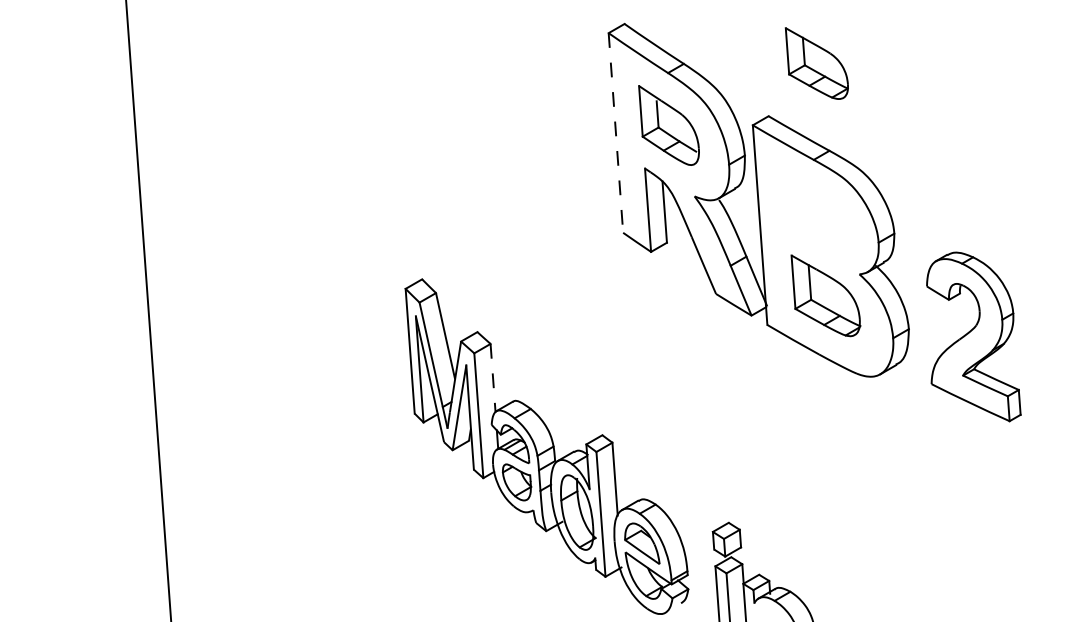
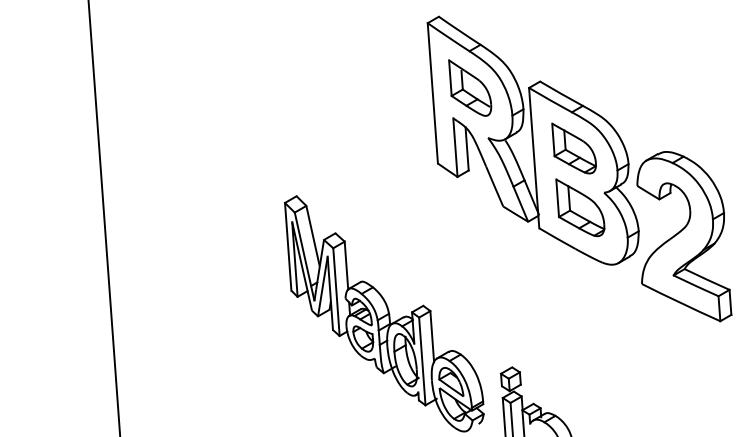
part: (816, 63) -> (573, 148), moved
line: (615, 133) -> (432, 93), dashed -> solid
part: (973, 336) -> (684, 236), size x1.43
line: (493, 379) -> (346, 266), dashed -> solid

